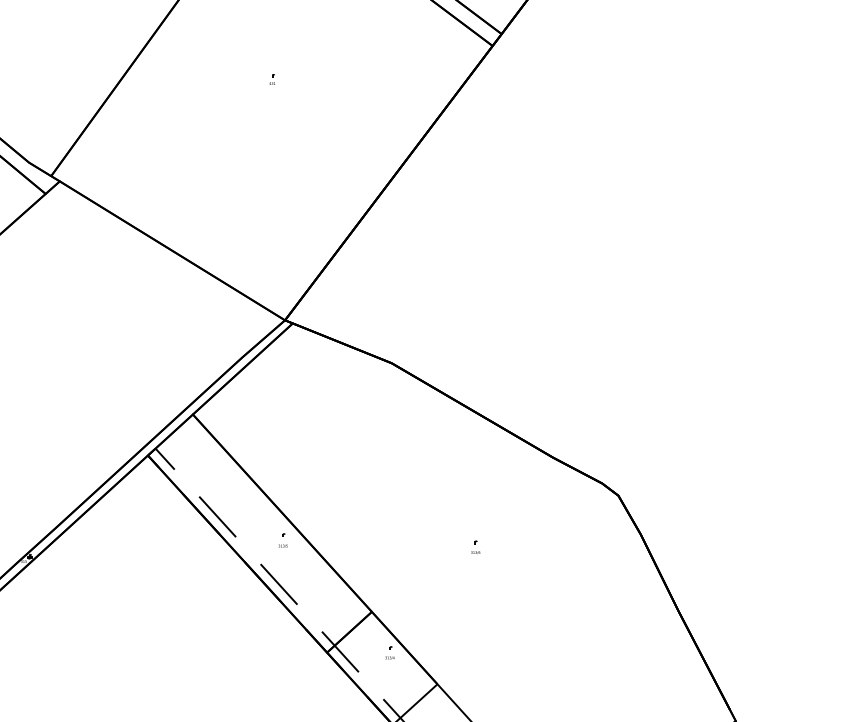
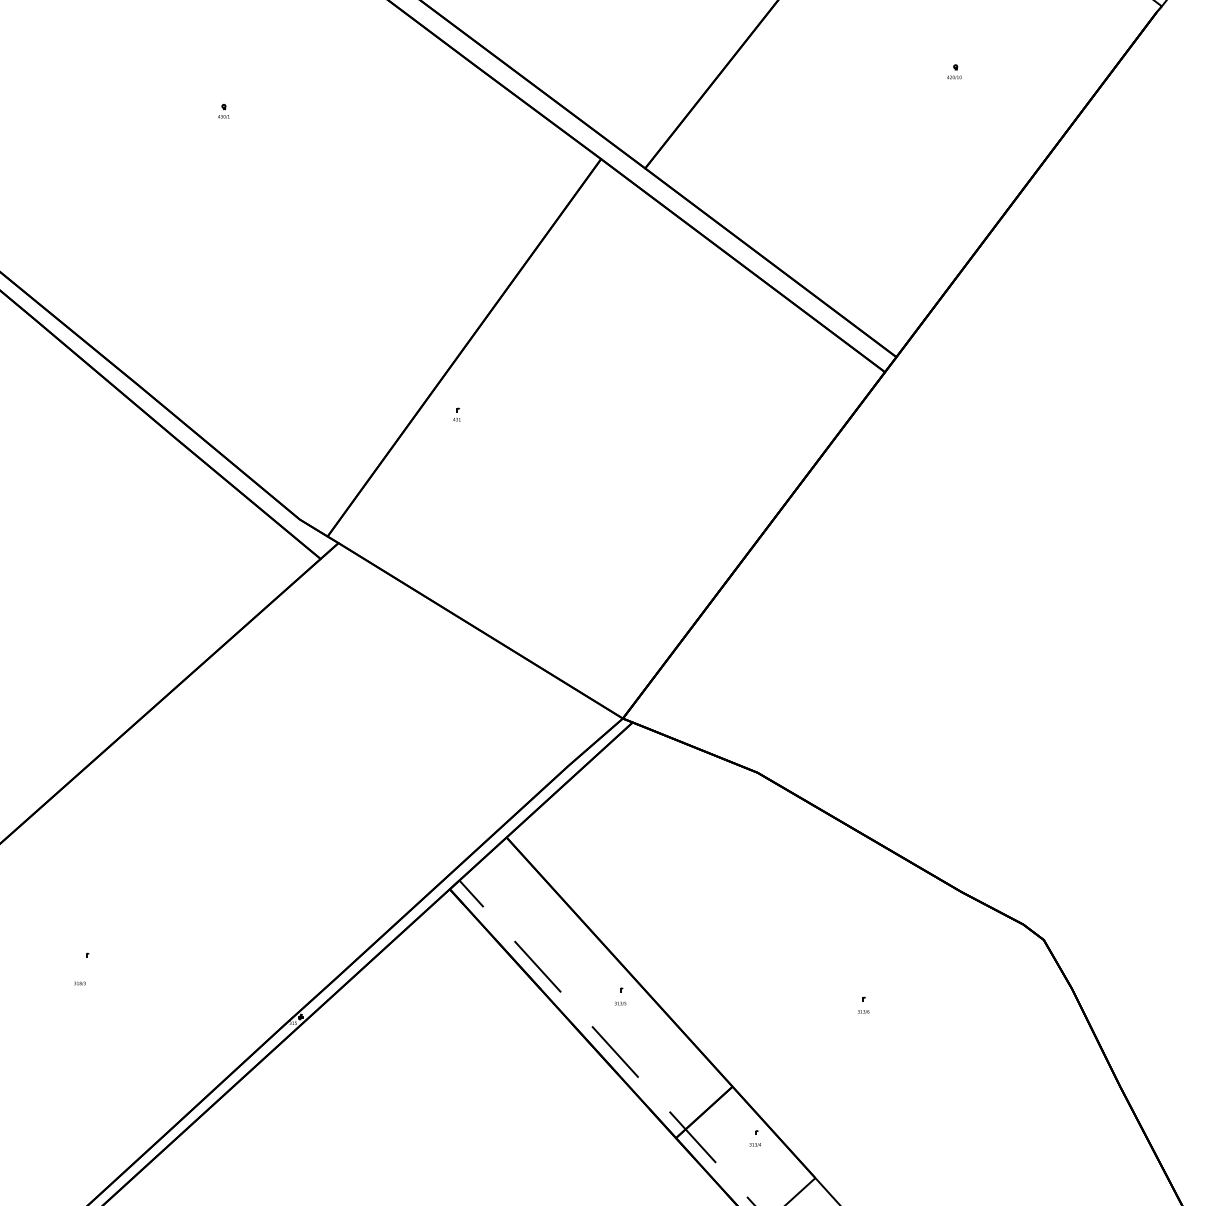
part: (272, 79) -> (456, 414), moved

